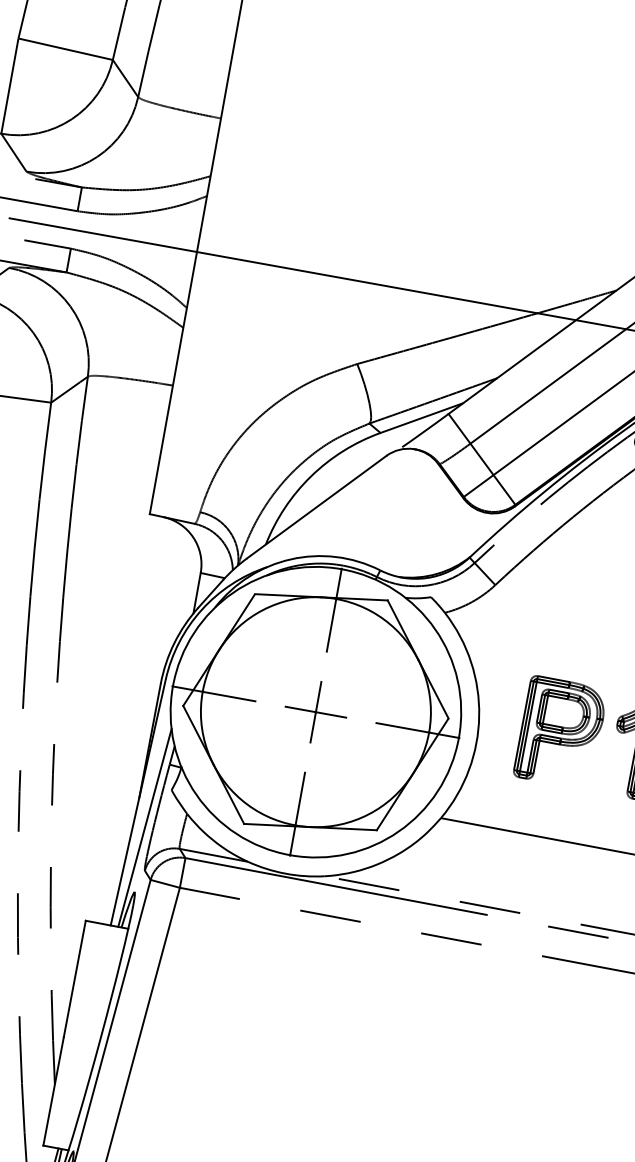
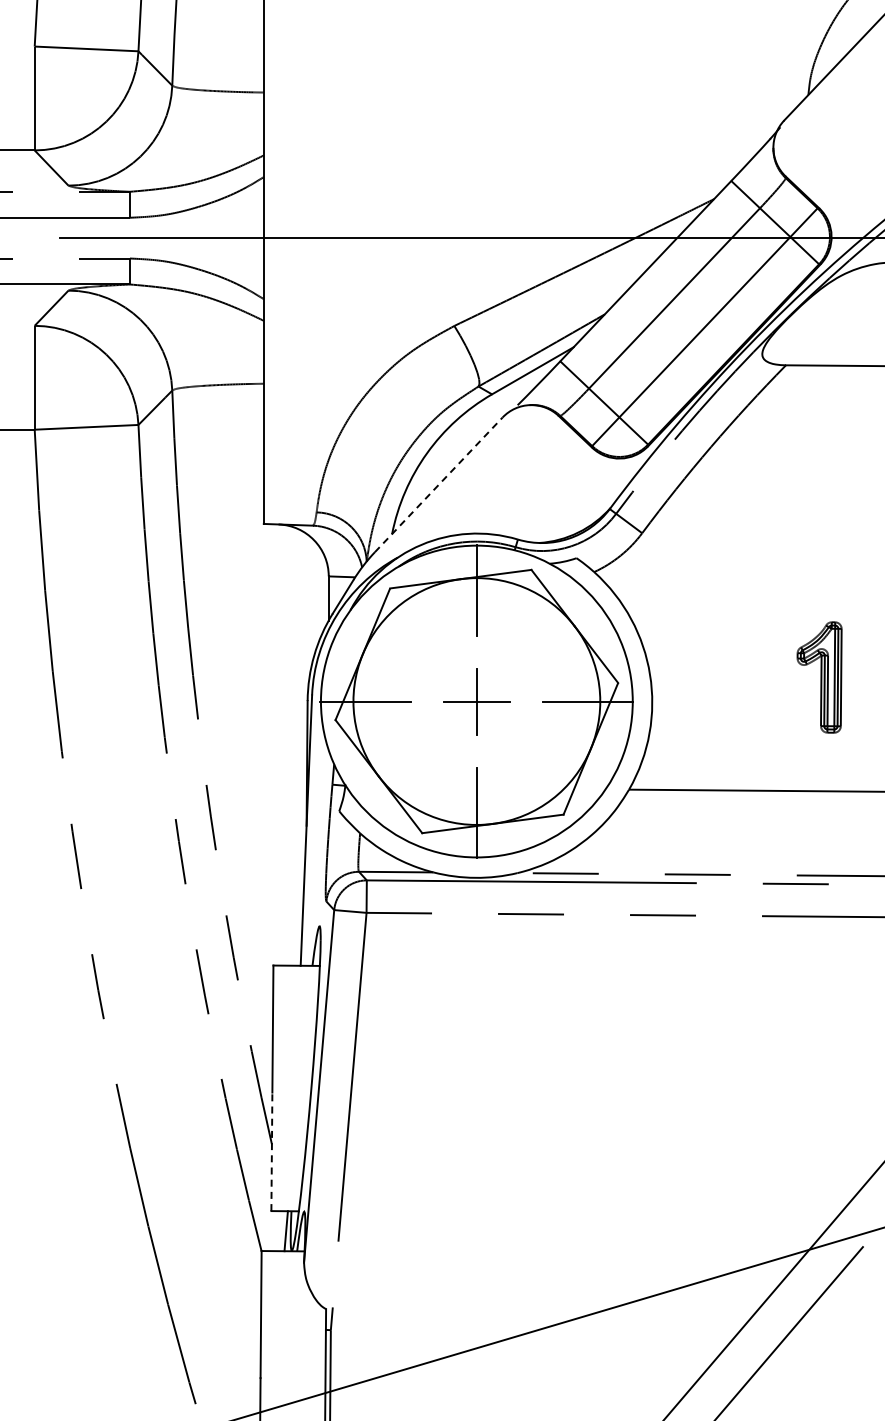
line: (316, 506) -> (438, 484), solid -> dashed
part: (560, 732) -> (739, 676), removed
line: (144, 827) -> (317, 855), removed
line: (53, 1090) -> (271, 1151), solid -> dashed

